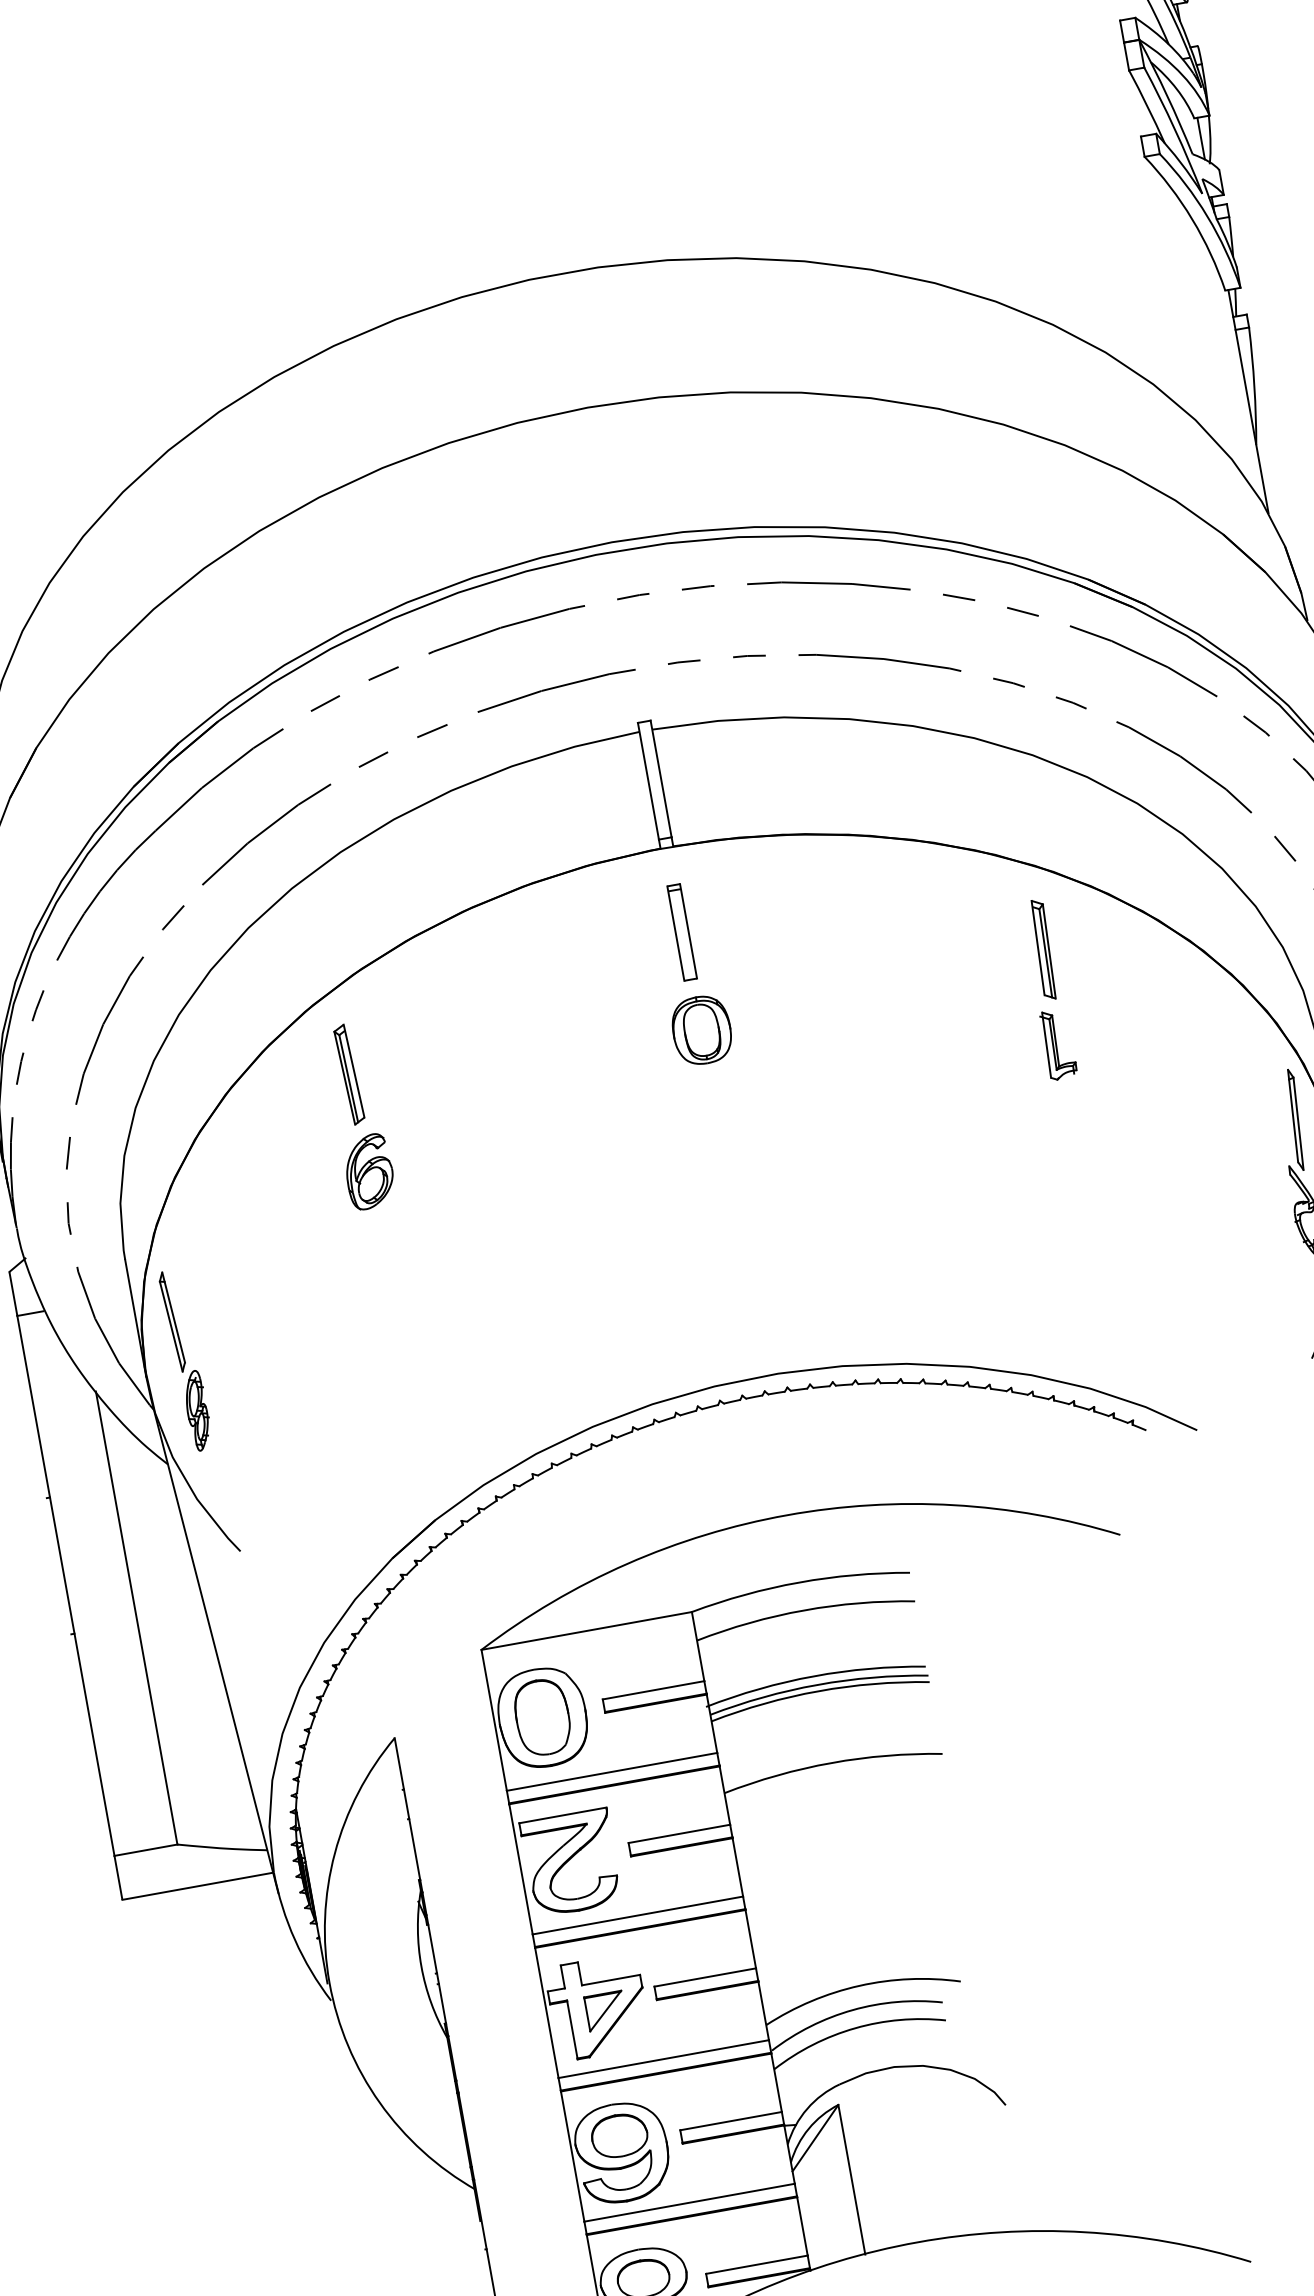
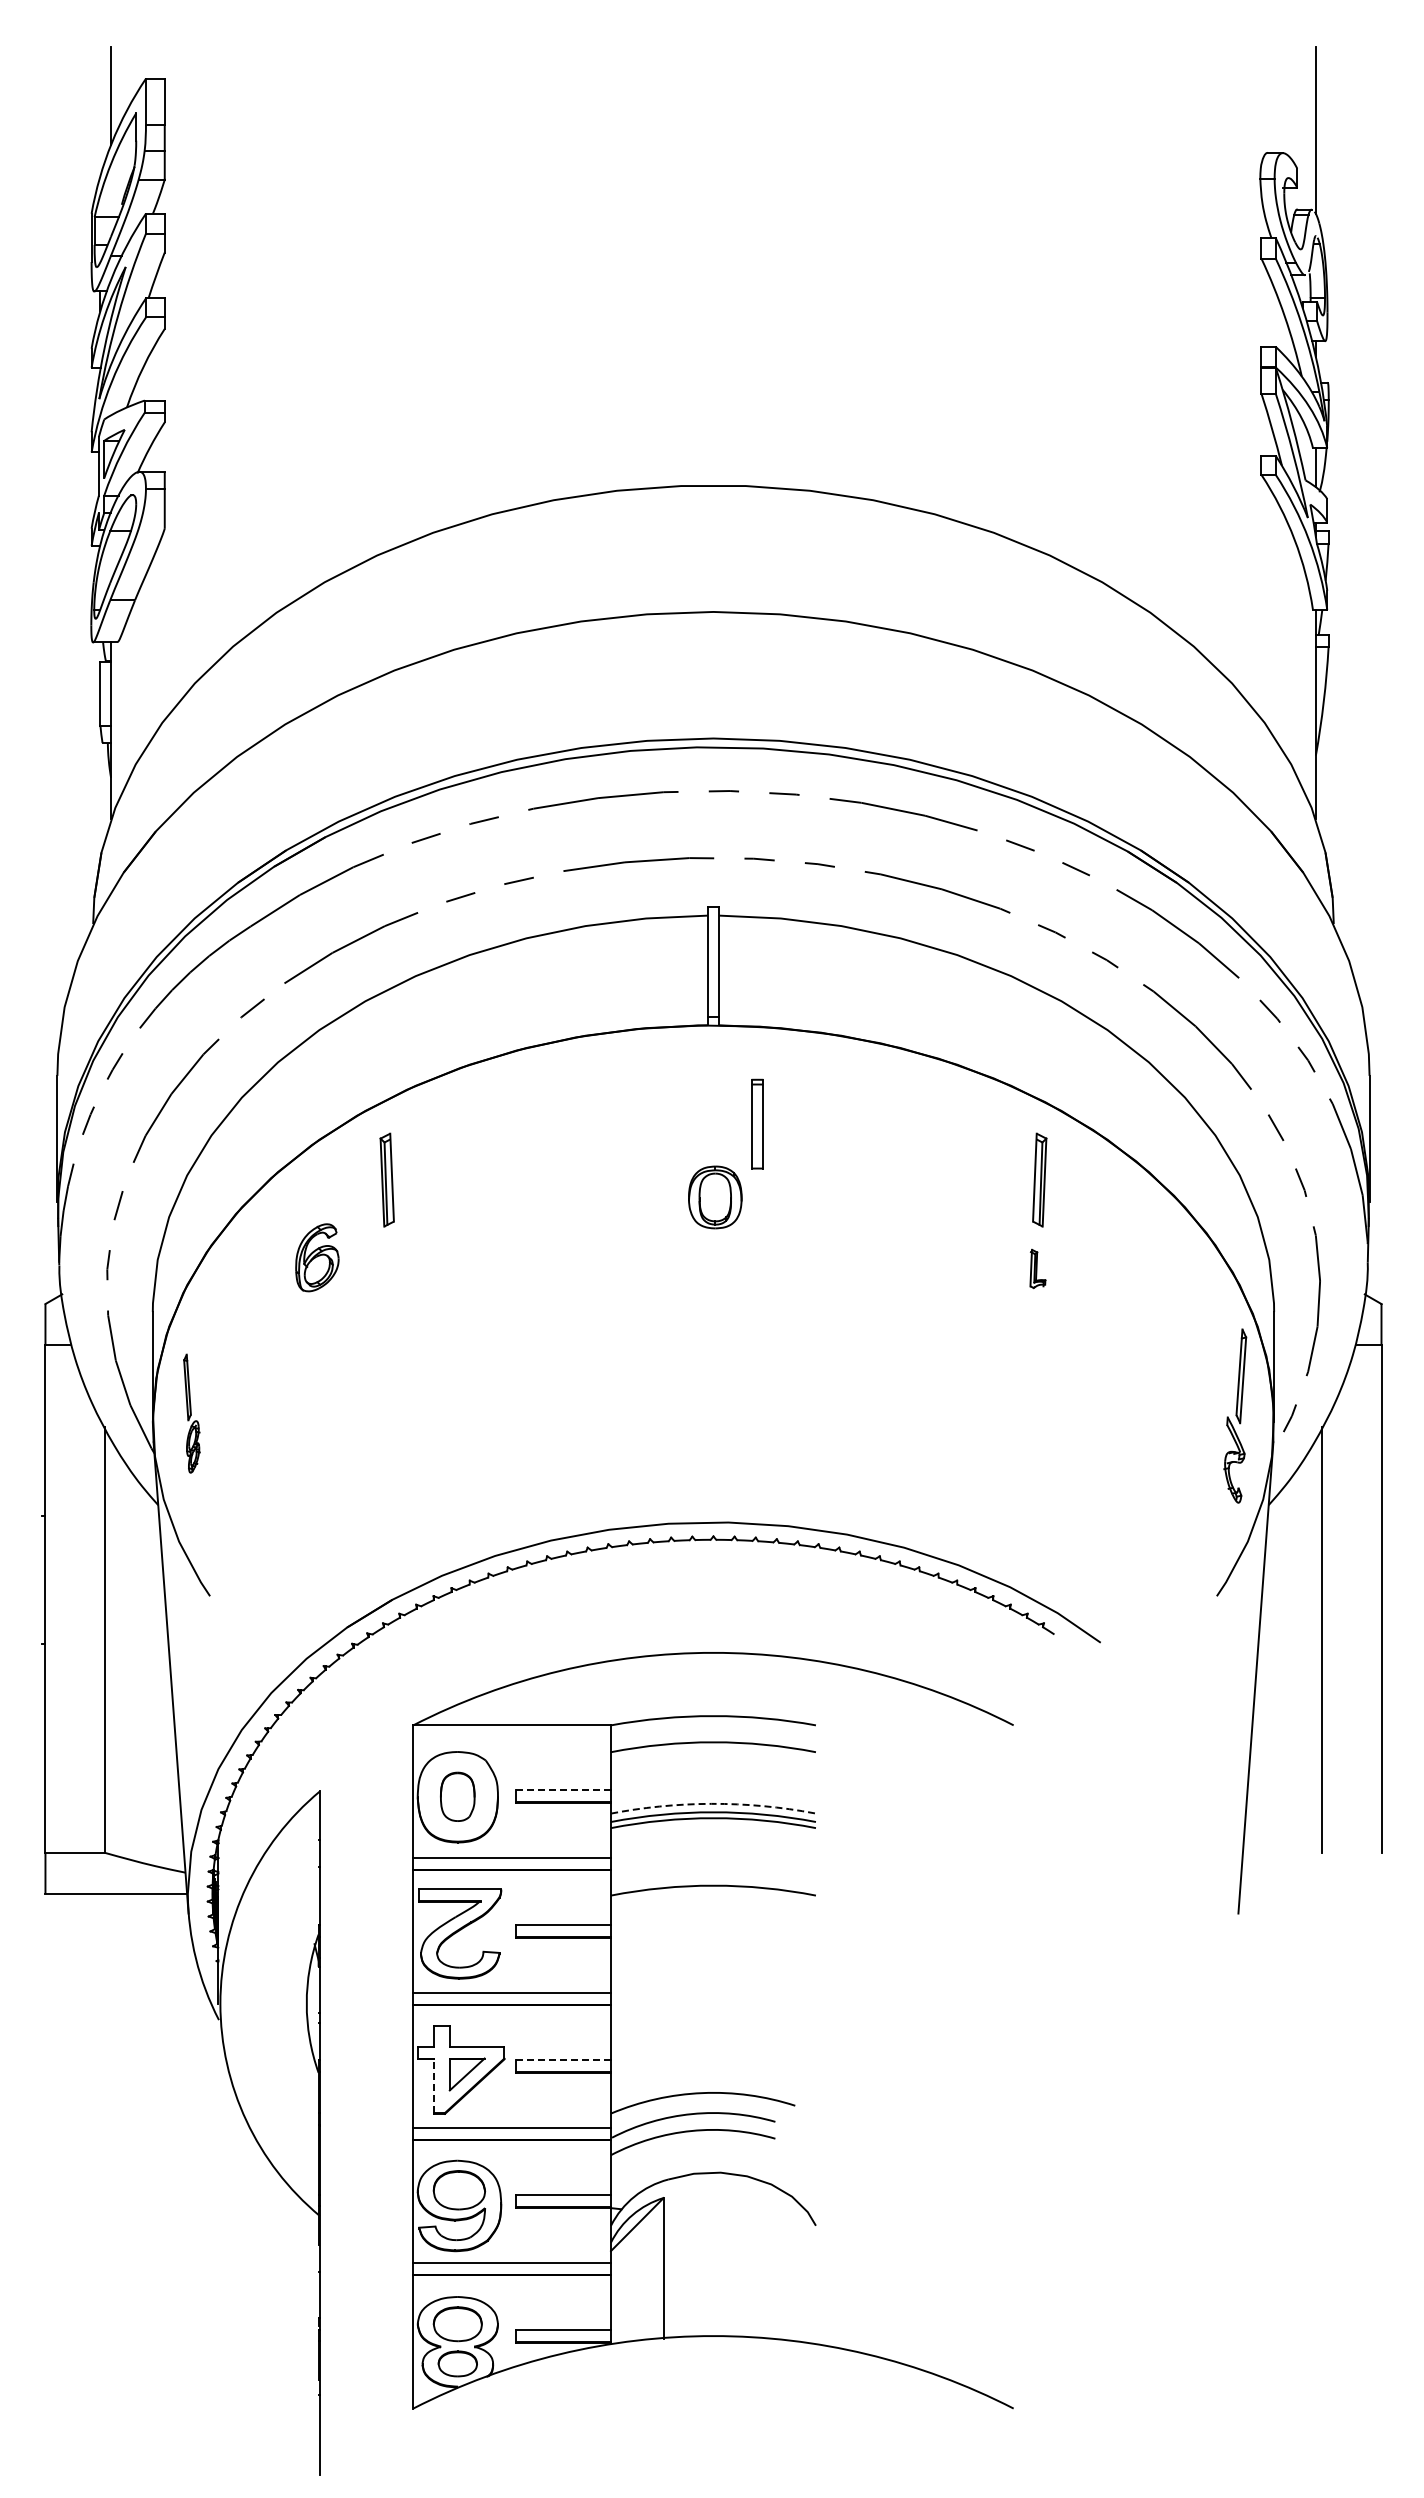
part: (682, 931) -> (757, 1123), moved
part: (1058, 1044) -> (1037, 1268), size x0.6
part: (369, 1171) -> (317, 1257), moved
part: (185, 1360) -> (191, 1413), size x0.7
arc: (813, 1675) -> (711, 1803), solid -> dashed
line: (653, 1690) -> (563, 1790), solid -> dashed
part: (542, 1717) -> (457, 1796), size x0.7
line: (705, 1977) -> (563, 2060), solid -> dashed
line: (571, 2029) -> (433, 2085), solid -> dashed

